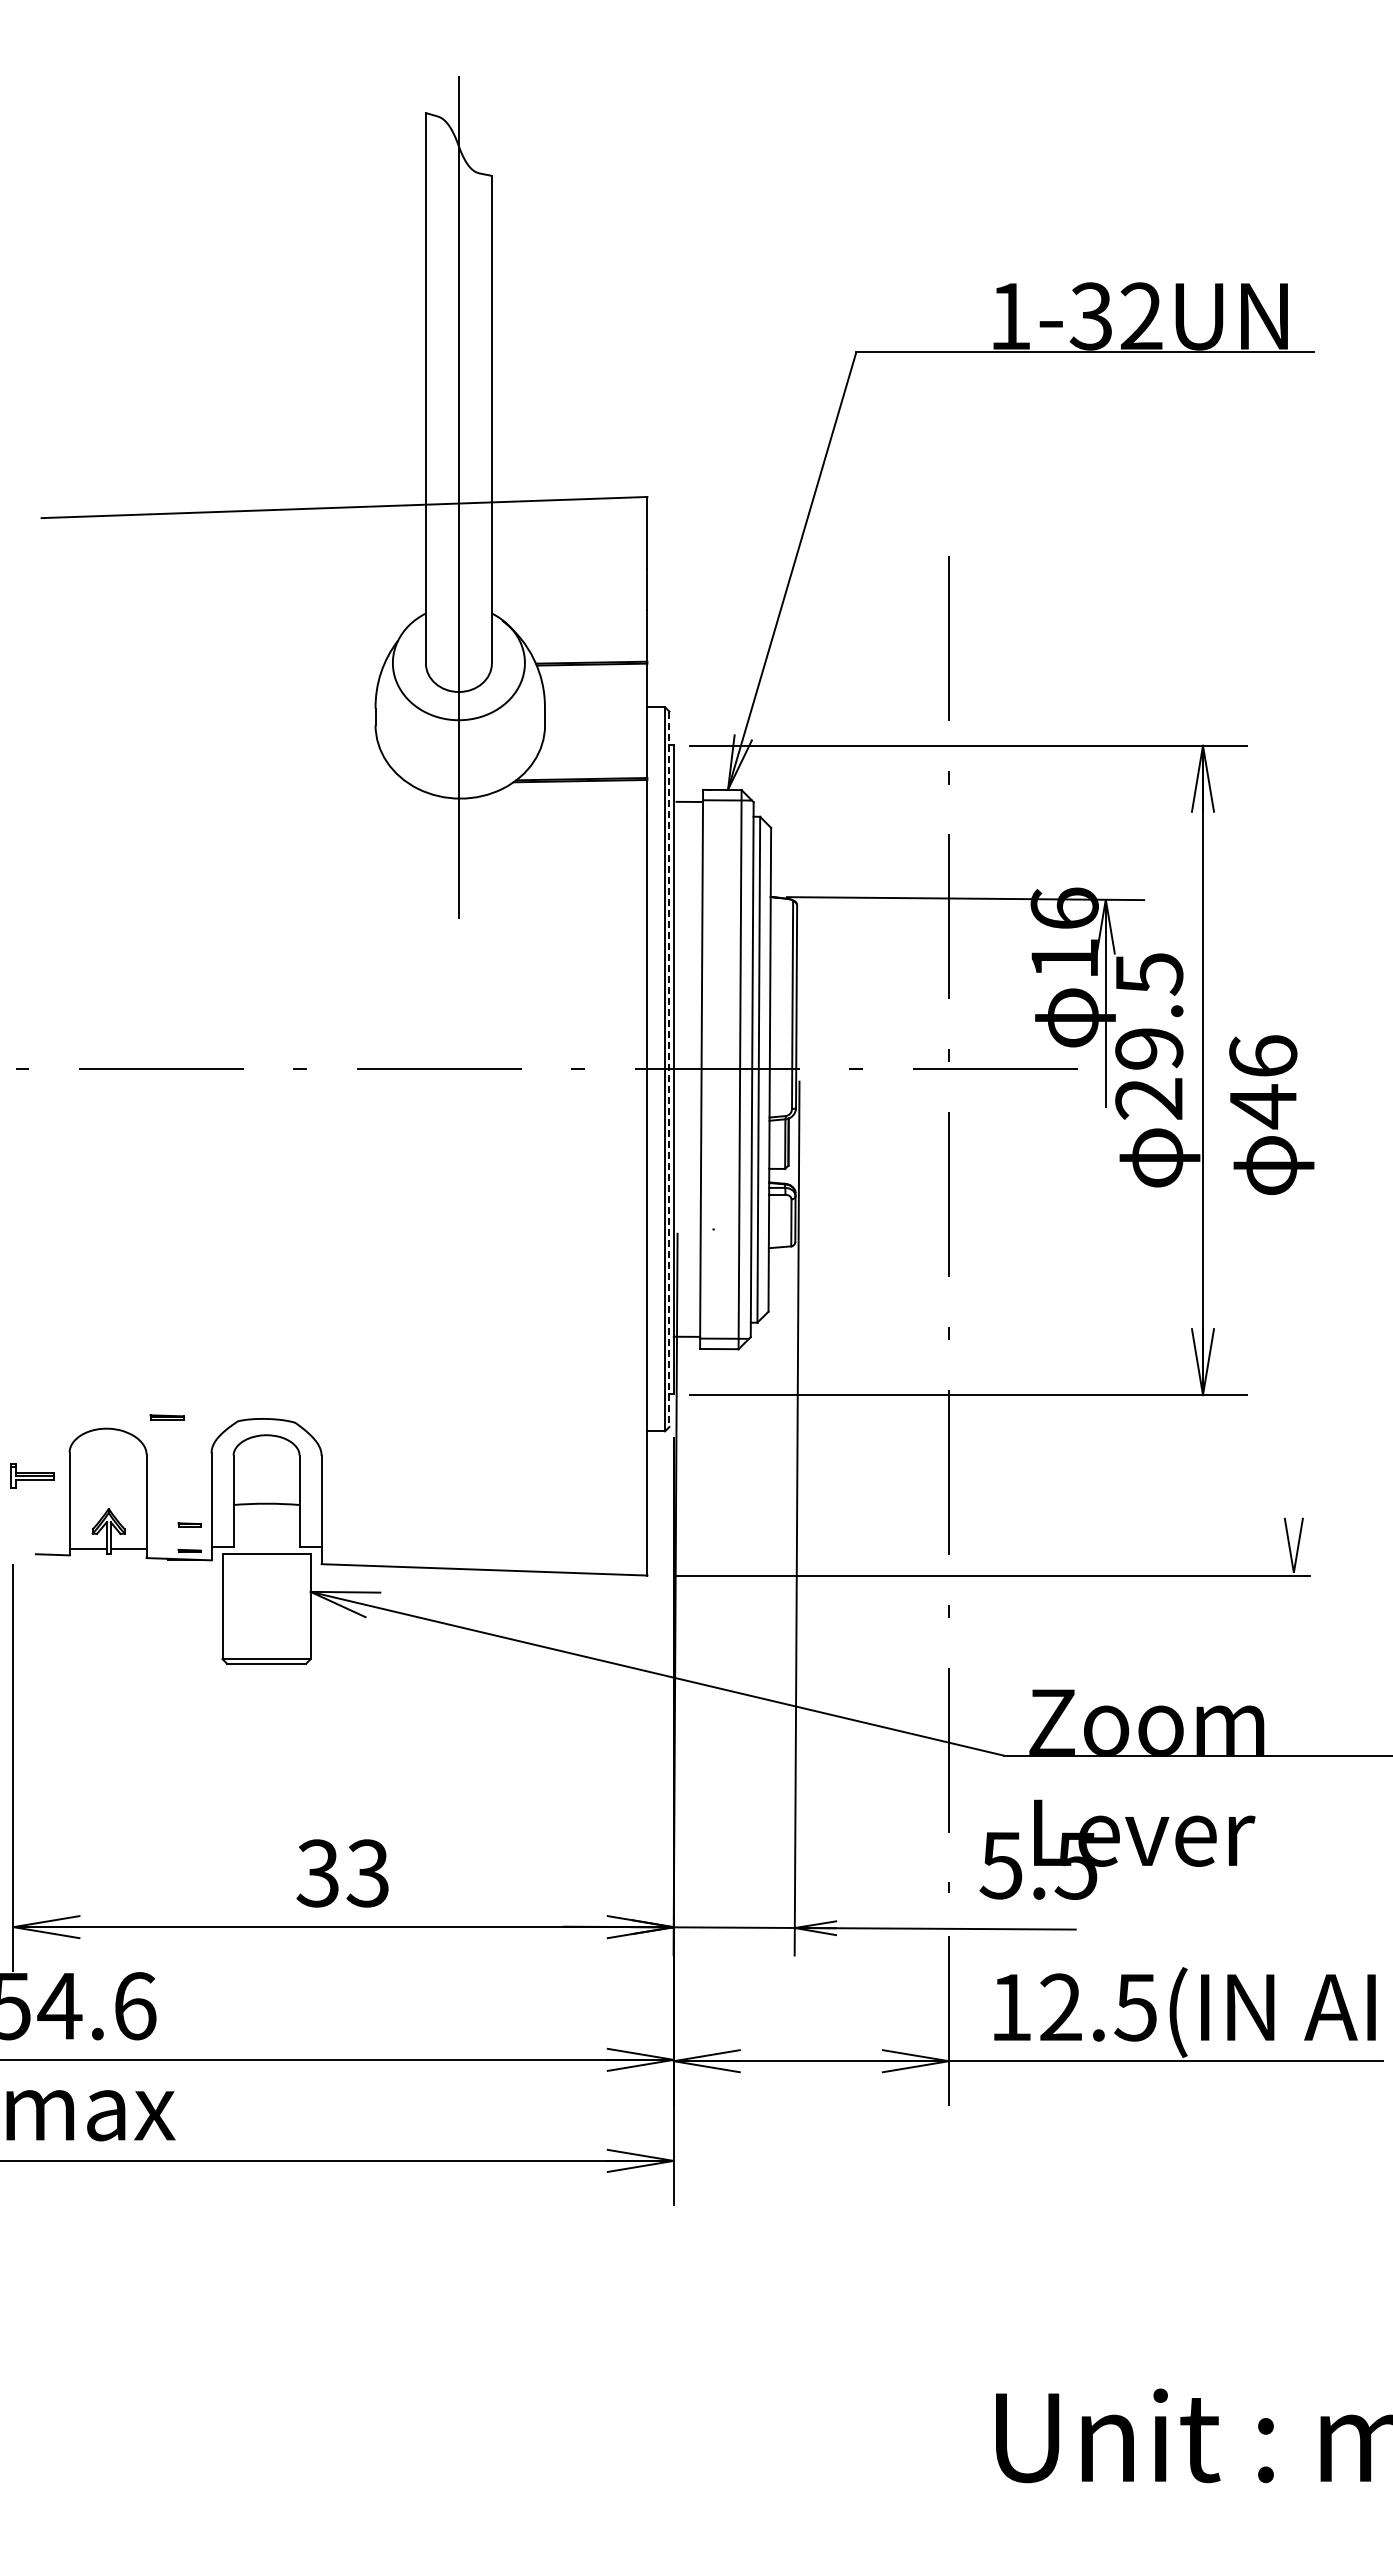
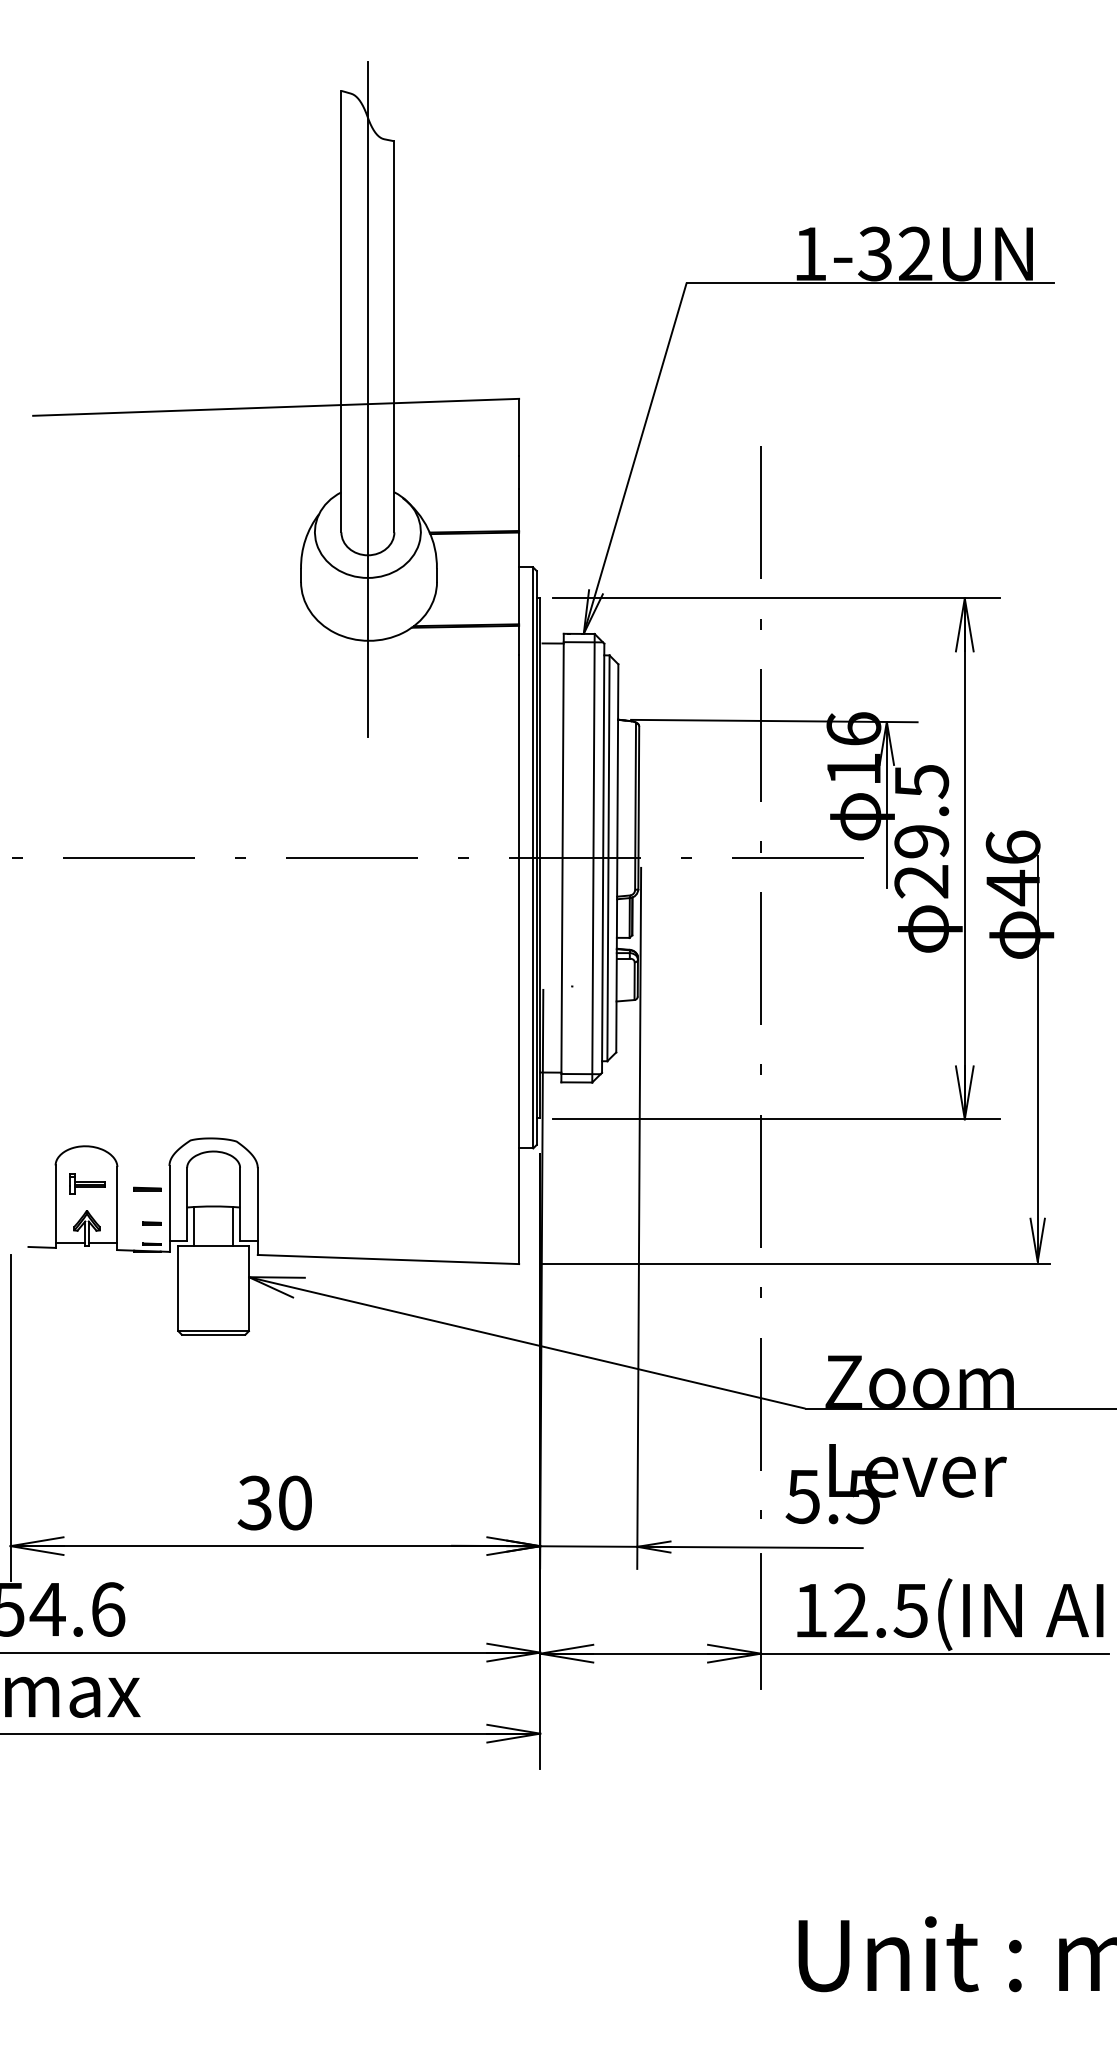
line: (669, 1069) -> (536, 858), dashed -> solid
line: (1293, 1319) -> (1037, 1058), added
part: (166, 1417) -> (146, 1189), moved
part: (32, 1475) -> (87, 1183), moved
line: (242, 1528) -> (194, 1226), added
line: (290, 1528) -> (232, 1226), added
text: (367, 1873) -> (294, 1503), 33 -> 30

